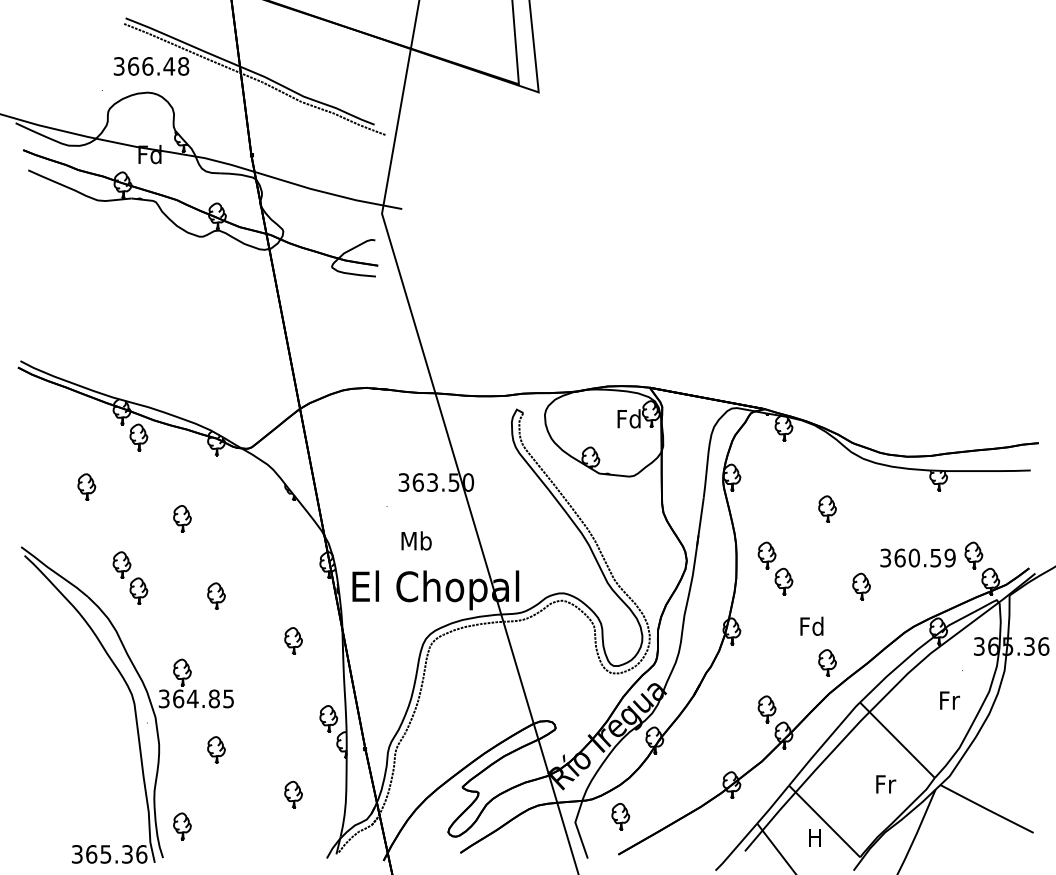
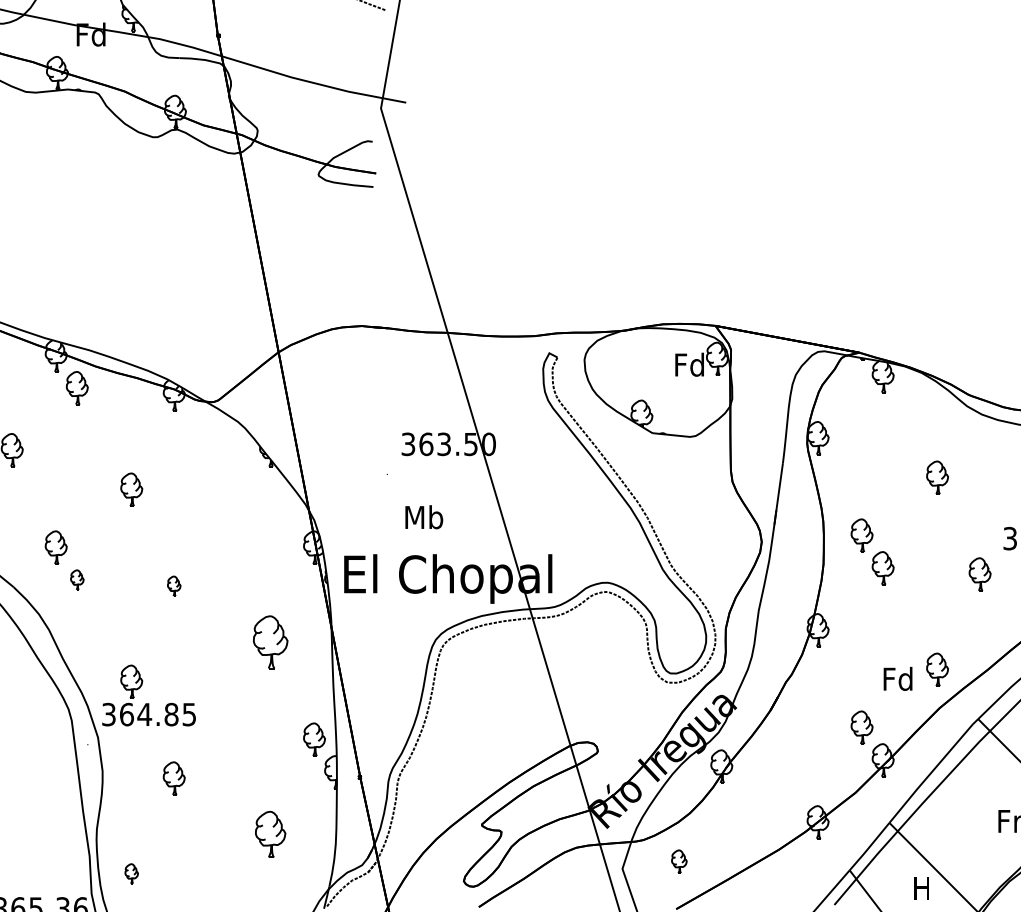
part: (138, 590) -> (76, 579), size x0.6
part: (216, 595) -> (174, 585), size x0.6
text: (811, 625) -> (897, 677), moved
part: (293, 640) -> (270, 641), size x1.6
part: (293, 794) -> (270, 834), size x1.4
part: (620, 816) -> (678, 861), size x0.7
part: (182, 826) -> (131, 873), size x0.6

